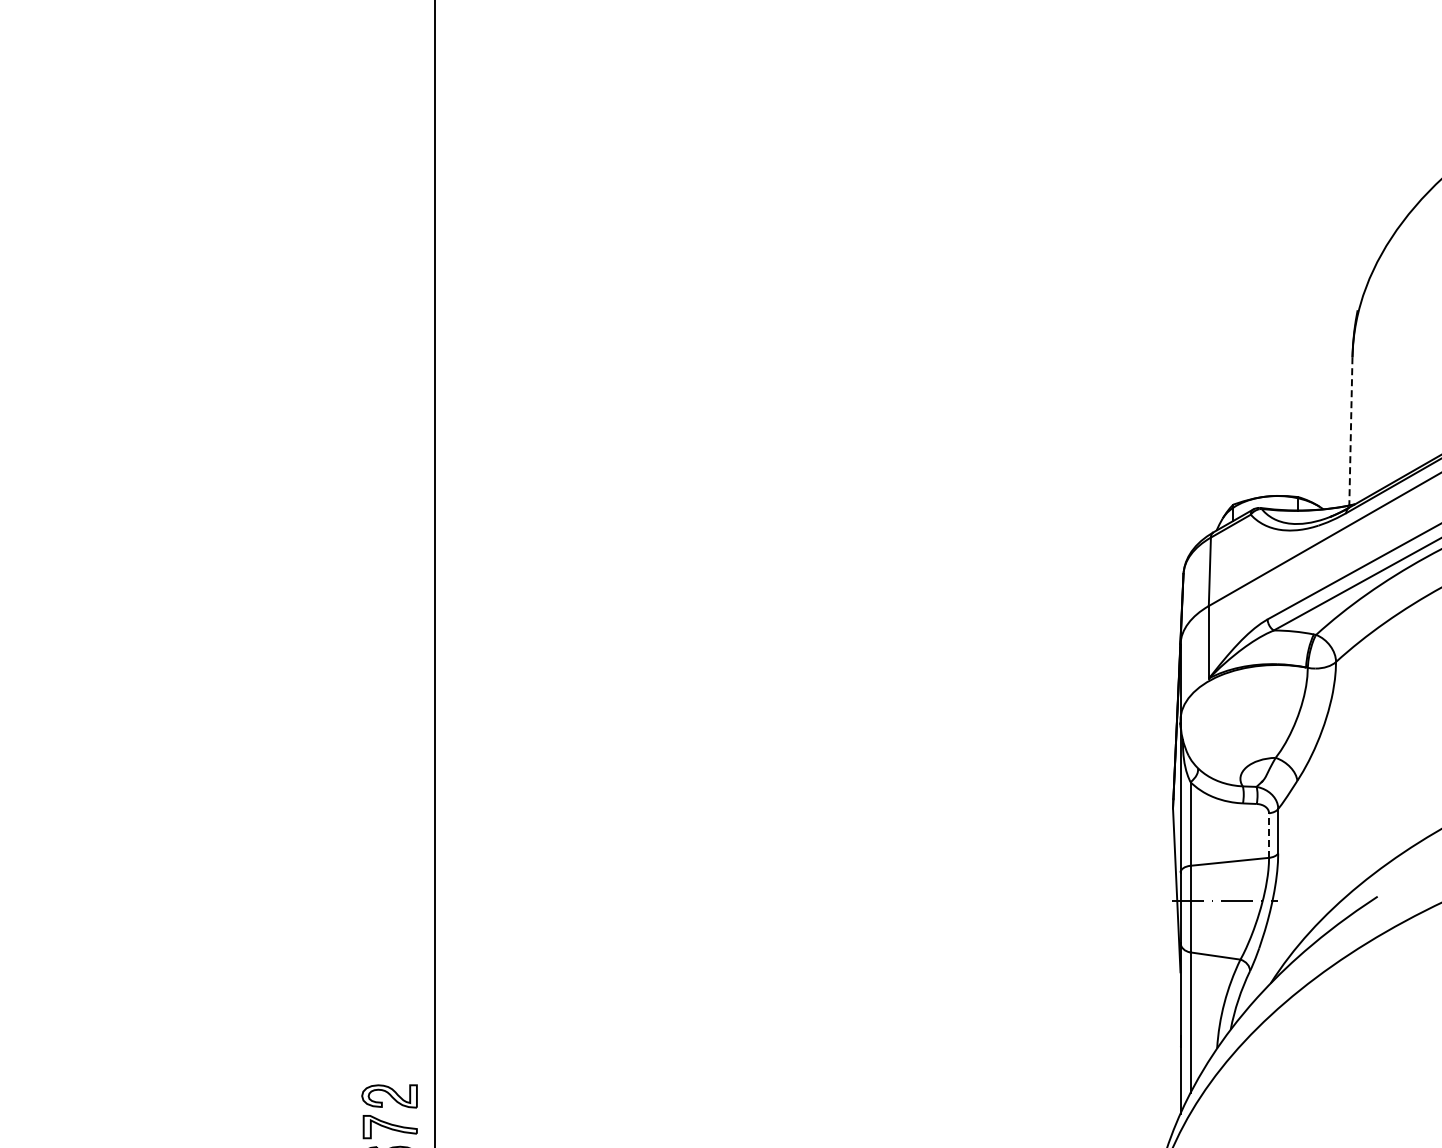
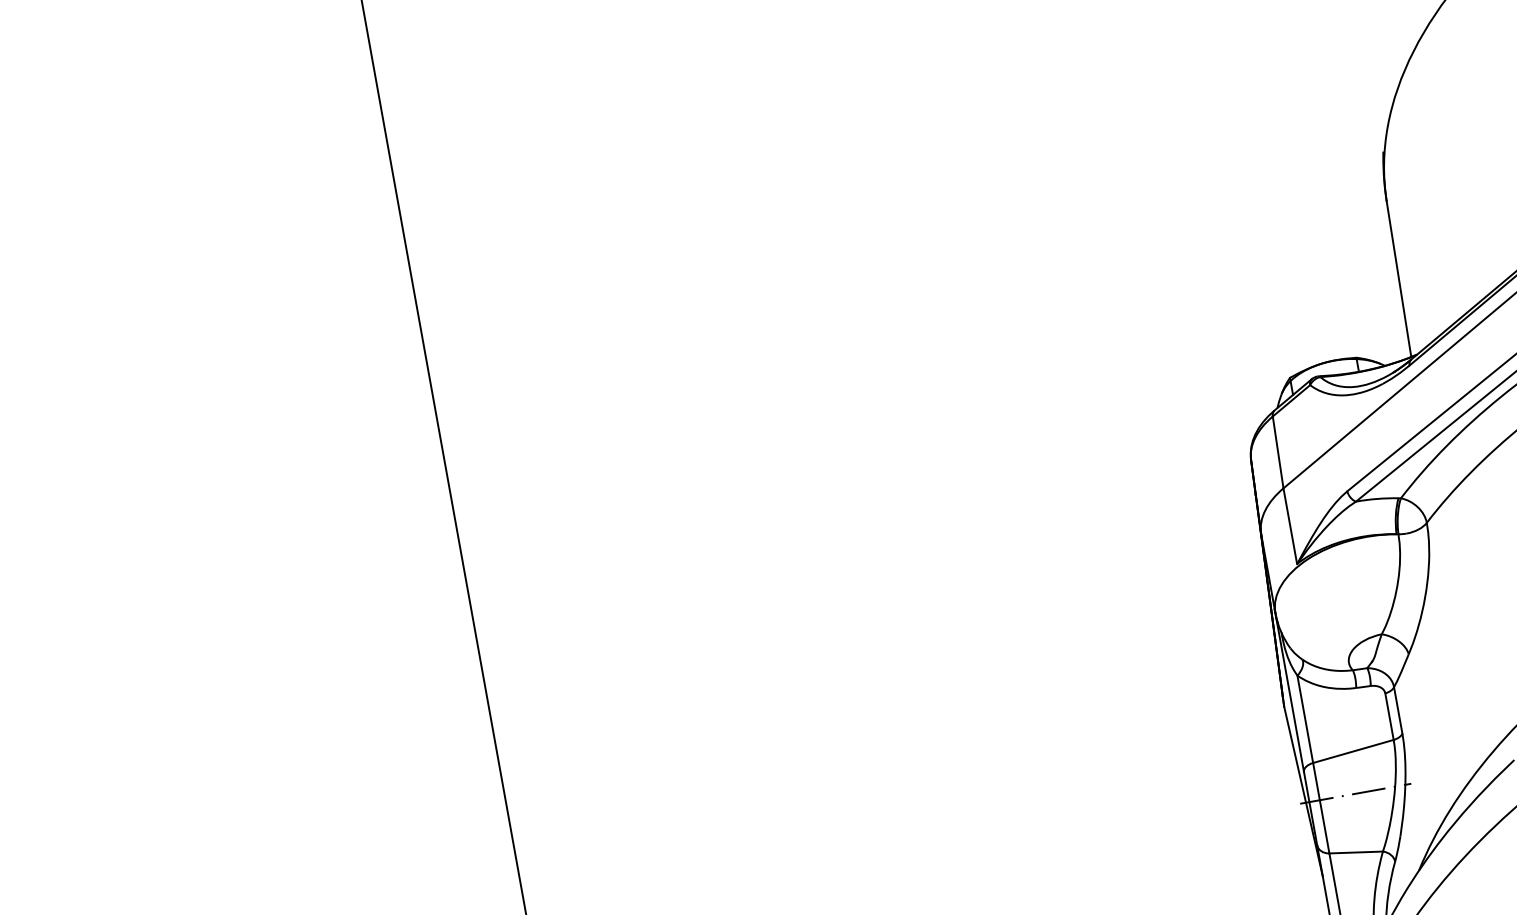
line: (1350, 431) -> (1398, 279), dashed -> solid
line: (1269, 835) -> (1389, 716), dashed -> solid

